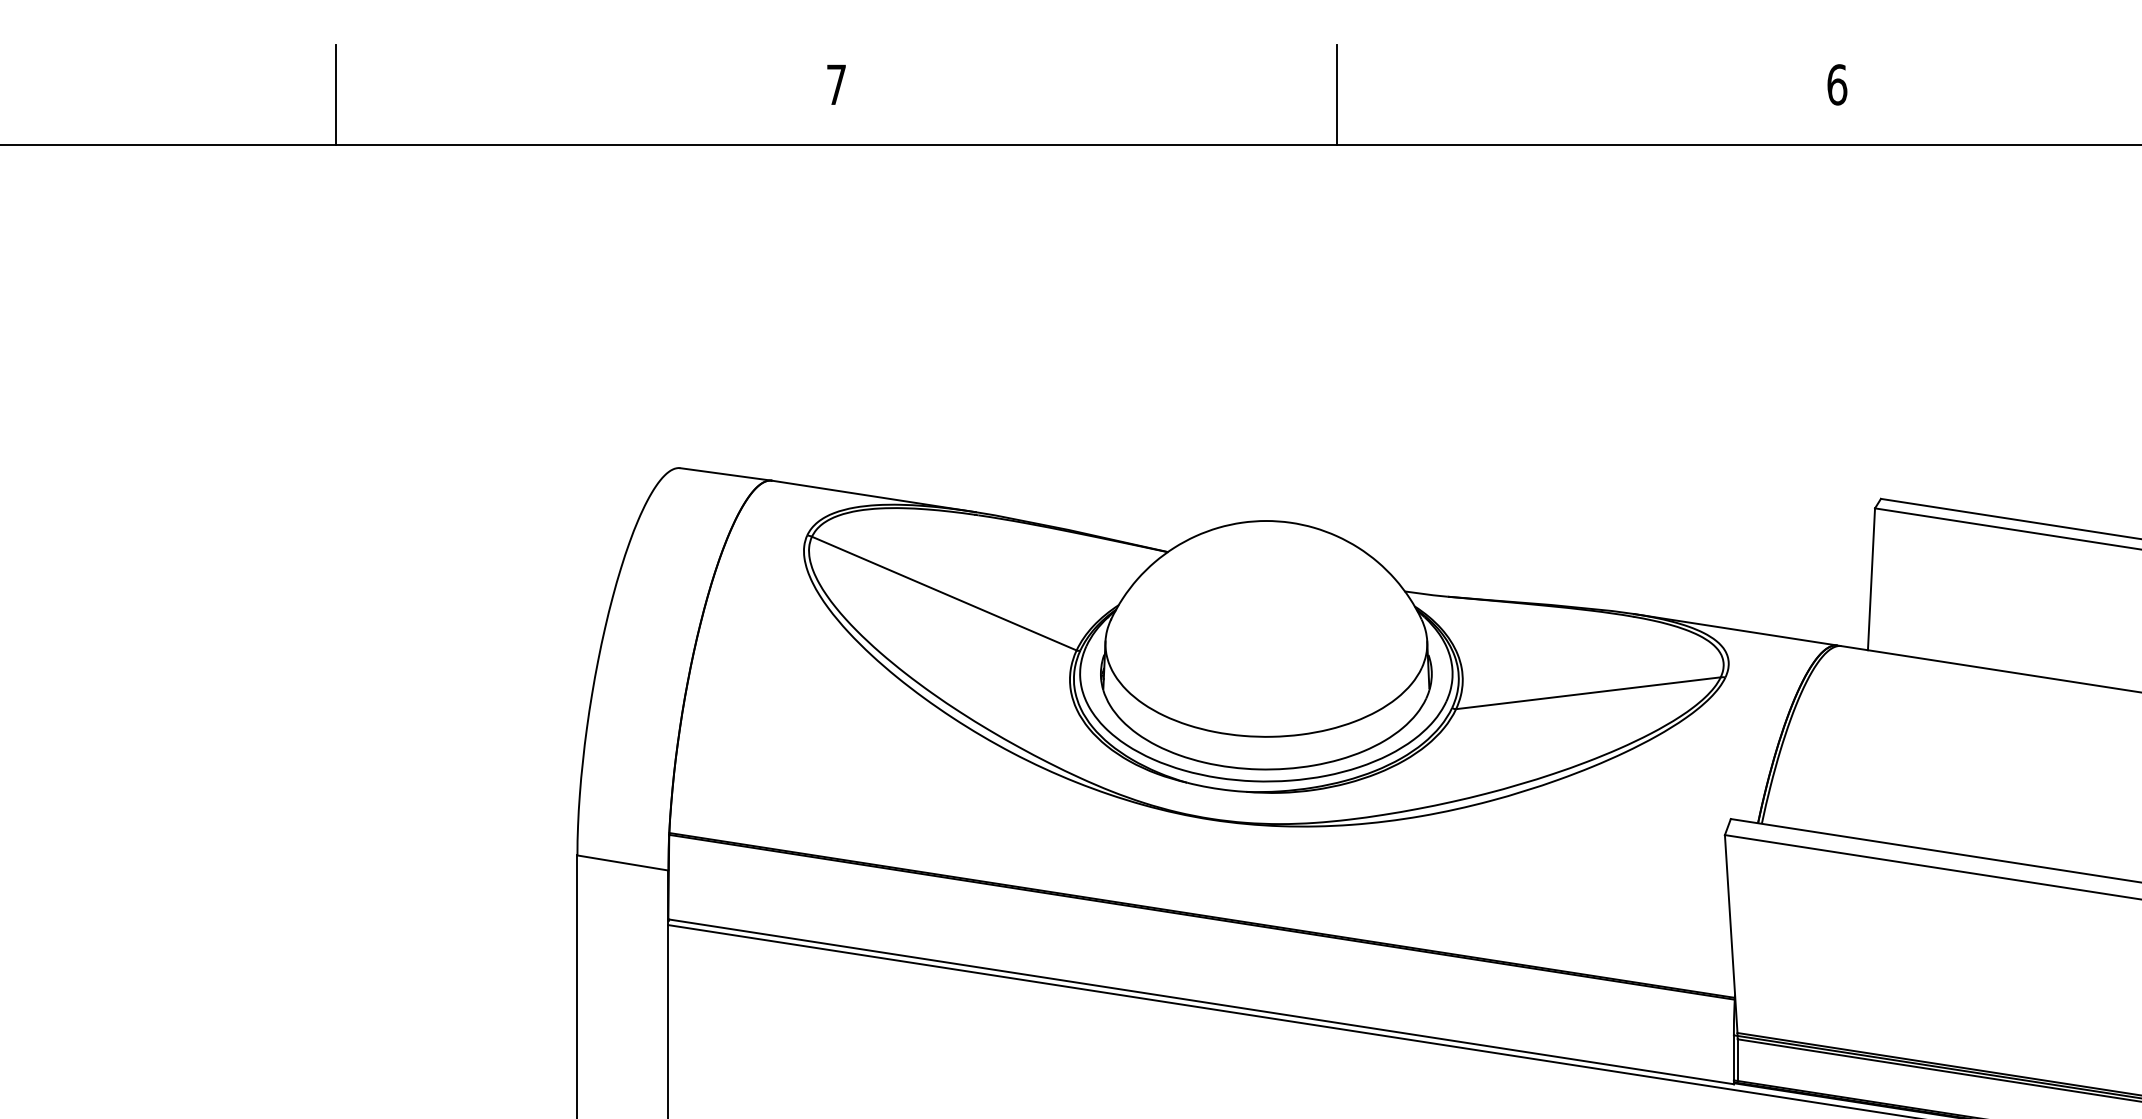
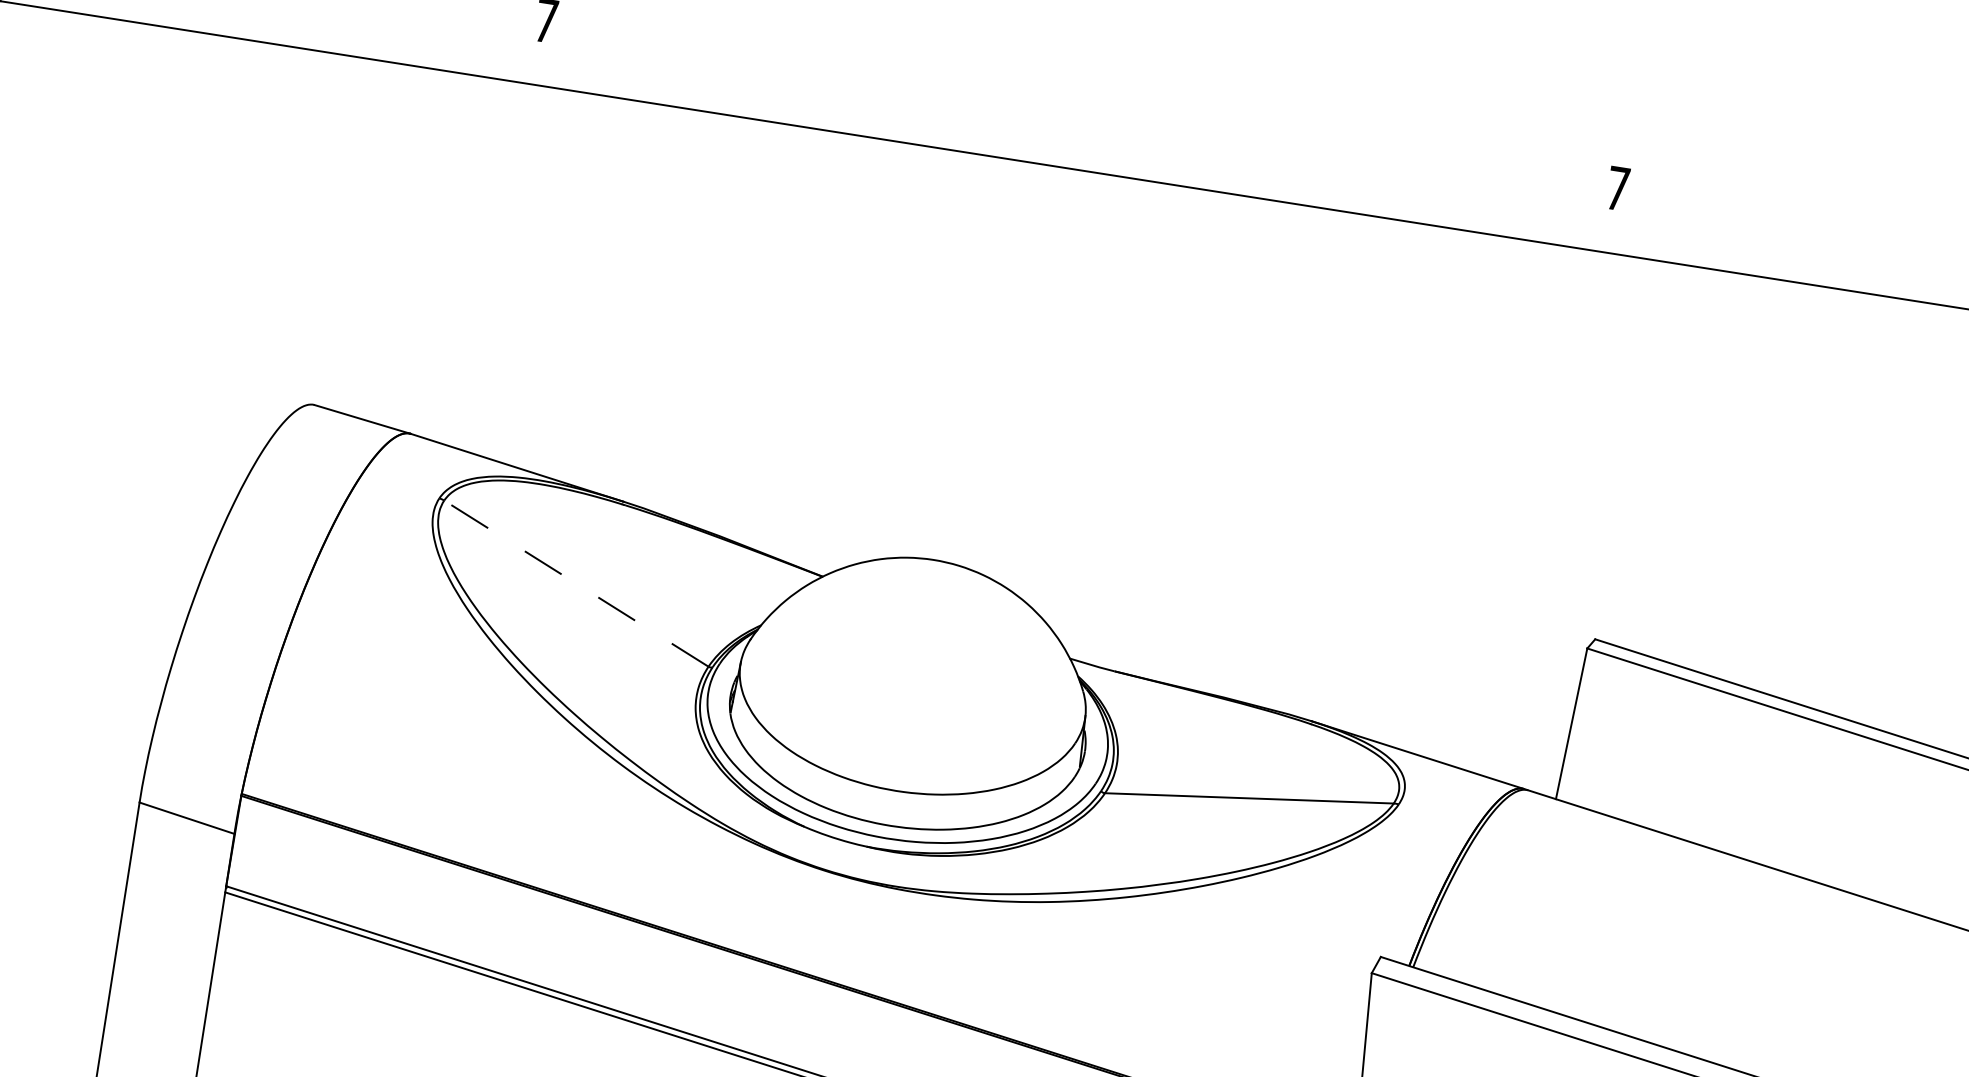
text: (1837, 84) -> (1618, 188), 6 -> 7
line: (1336, 94) -> (1080, 114), removed
line: (943, 593) -> (575, 583), solid -> dashed

